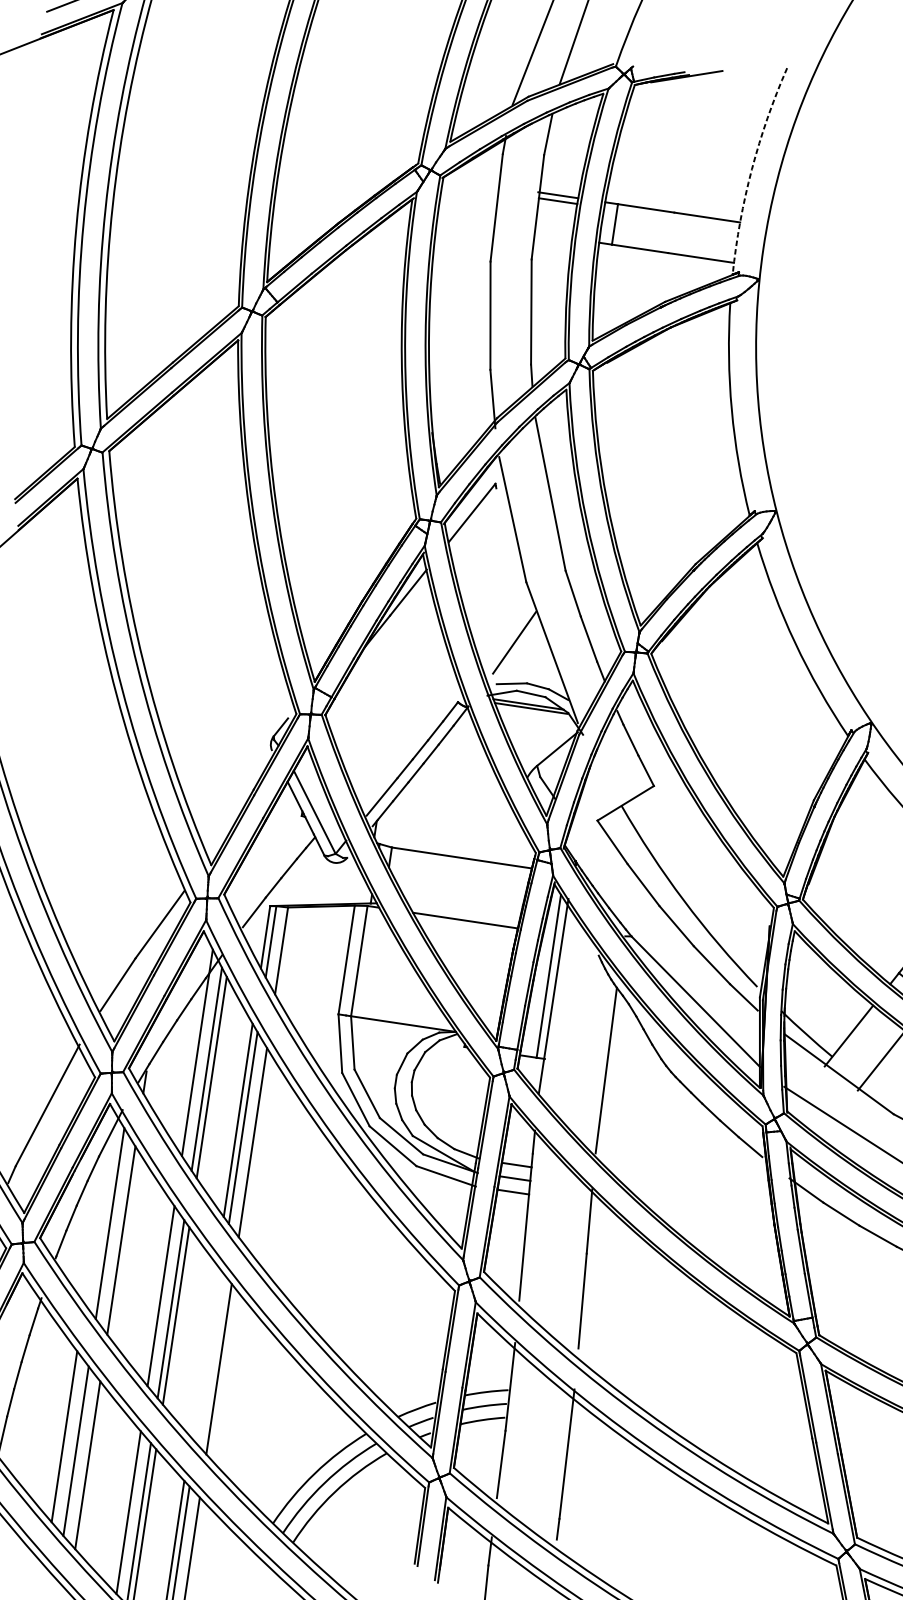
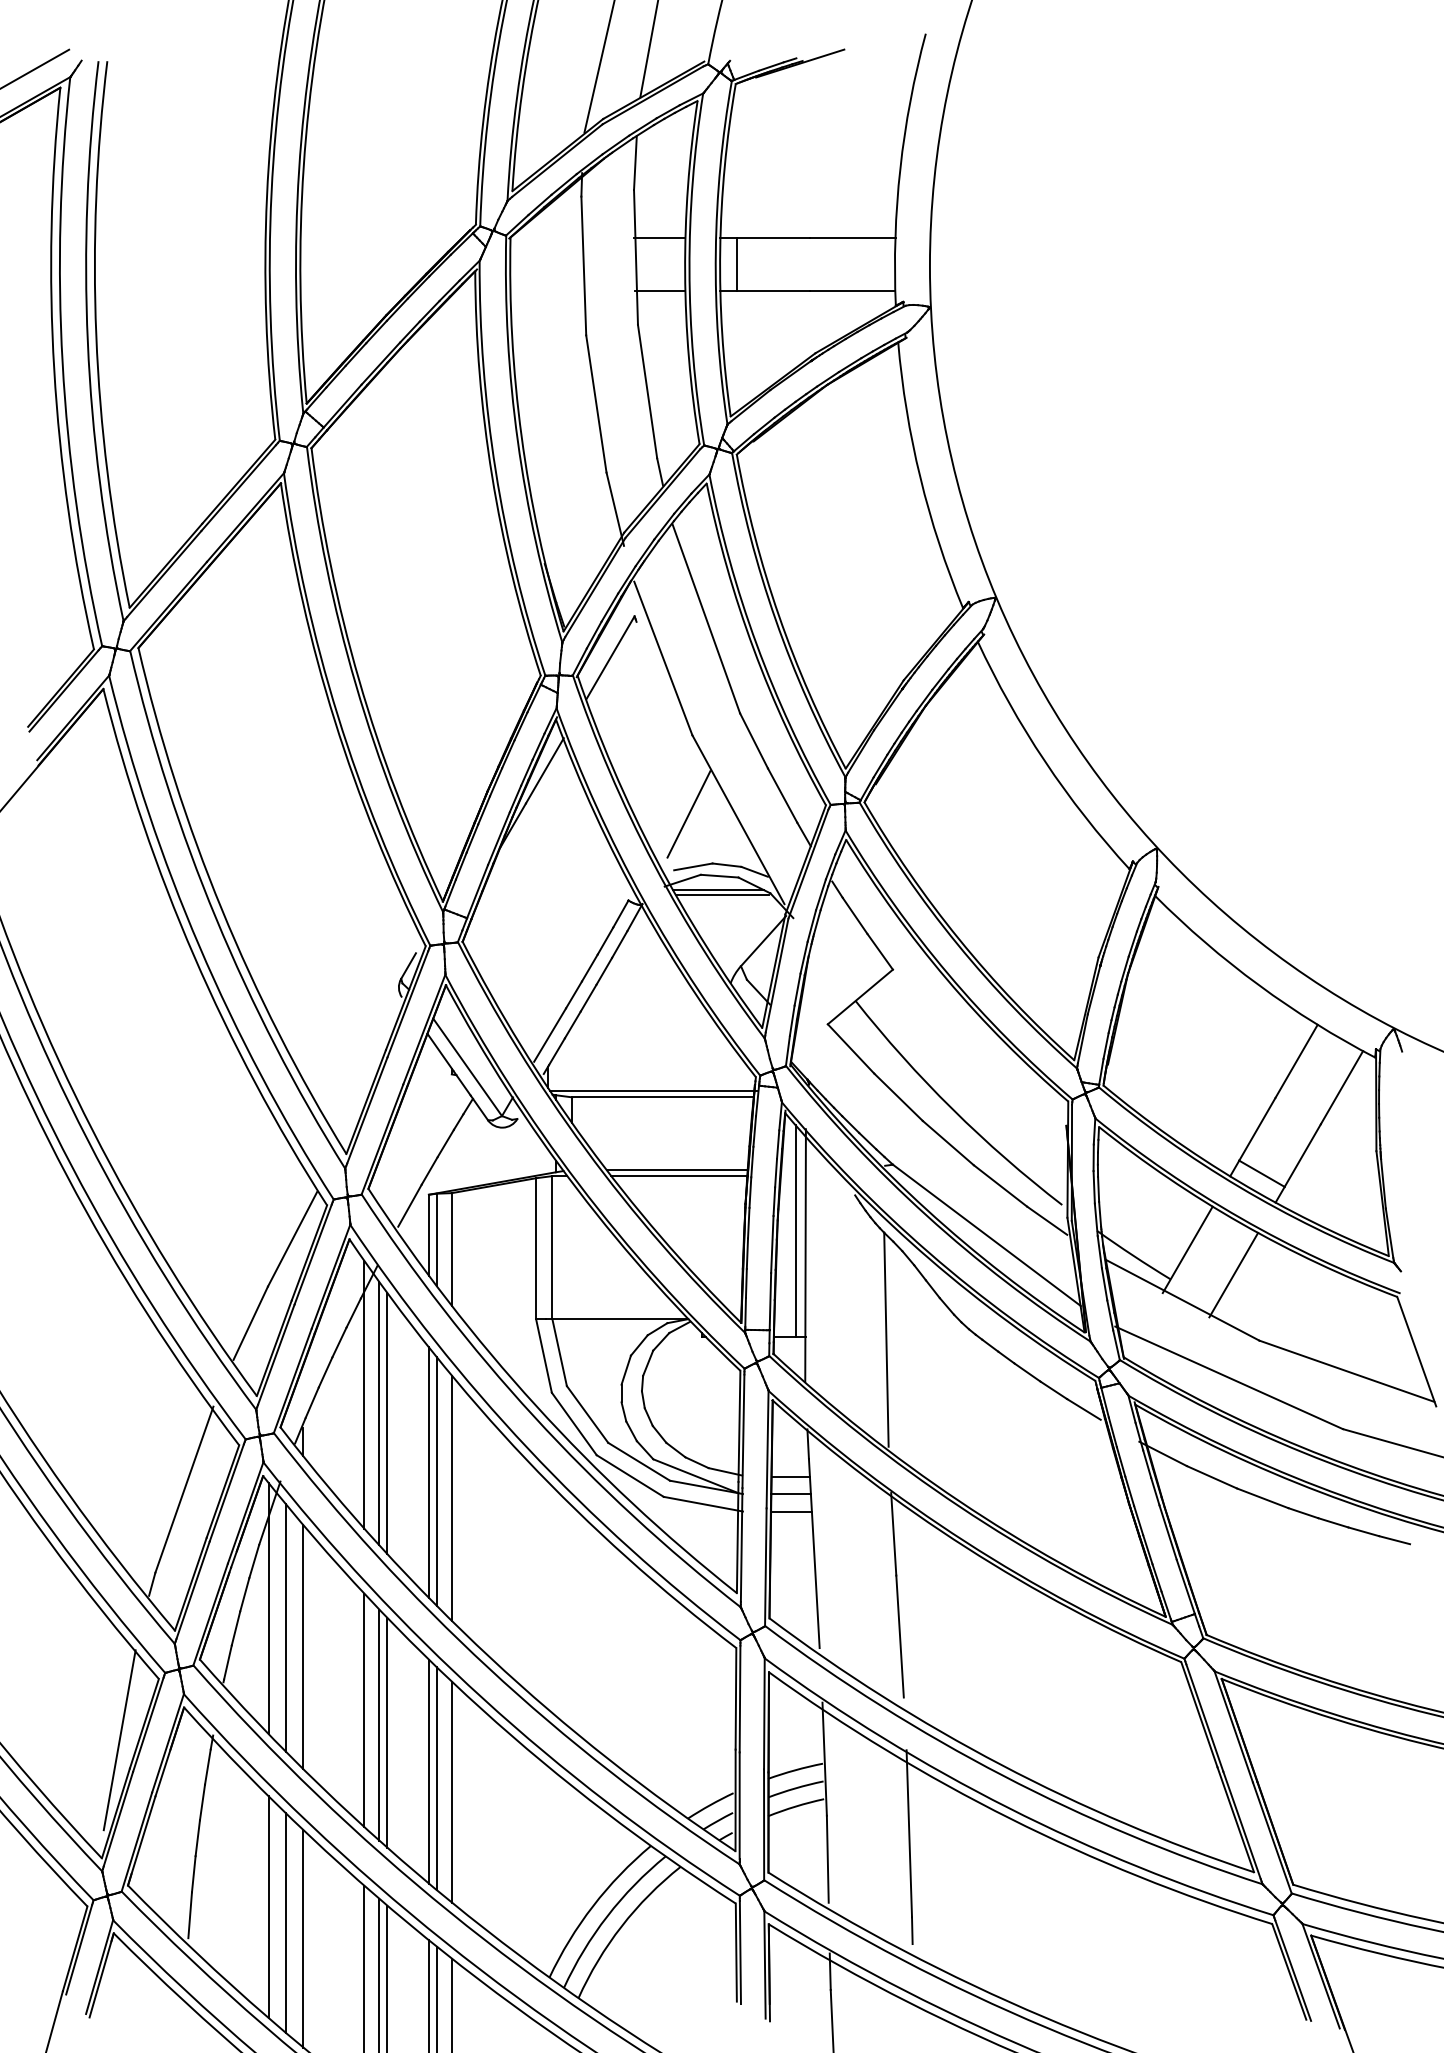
arc: (752, 169) -> (900, 168), dashed -> solid
line: (558, 200) -> (660, 290), moved
line: (455, 852) -> (653, 1091), added
line: (464, 916) -> (677, 1170), added
line: (98, 1205) -> (268, 1607), added
line: (203, 1350) -> (428, 1771), added
line: (208, 1357) -> (436, 1778), added

